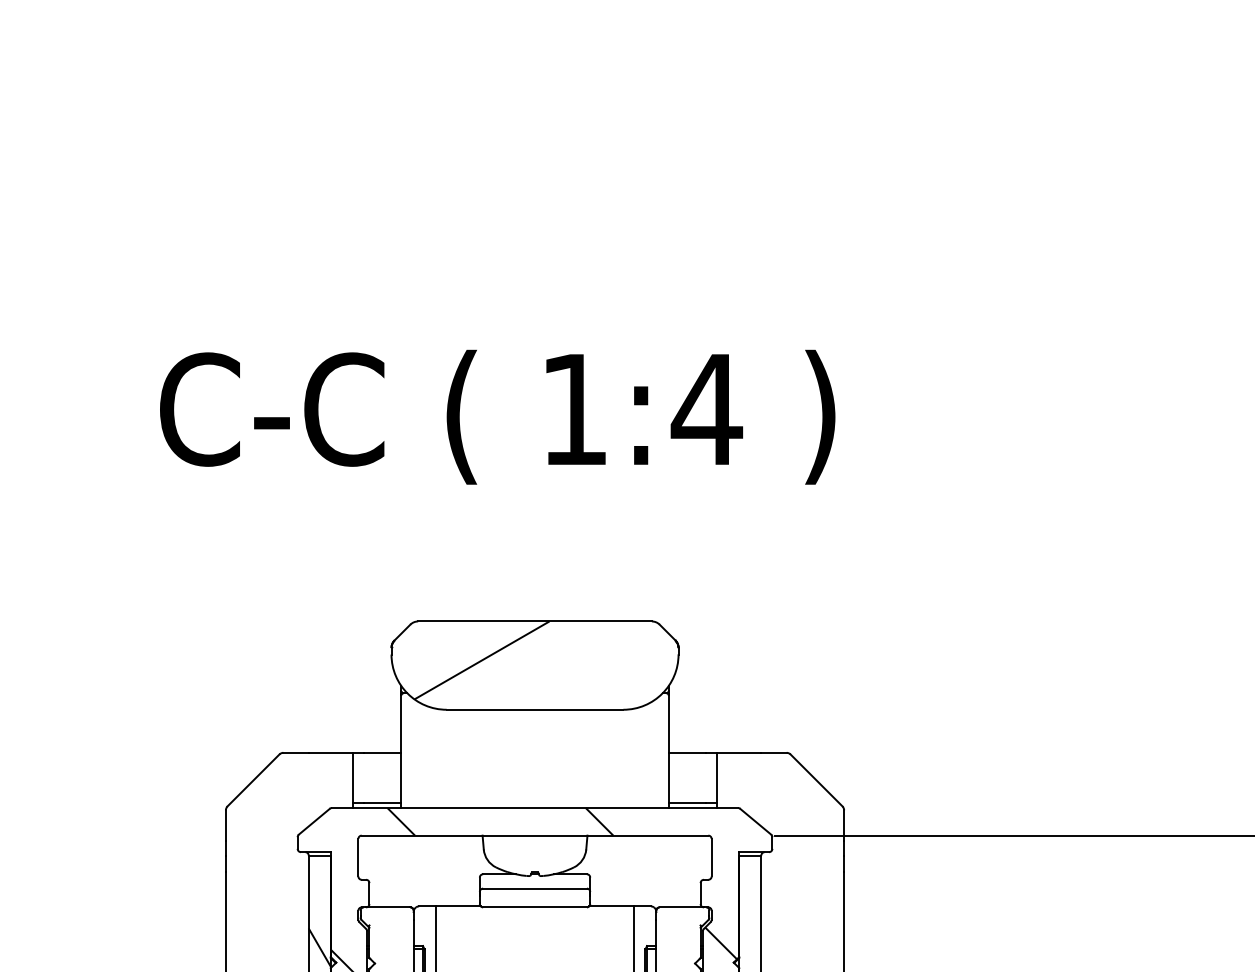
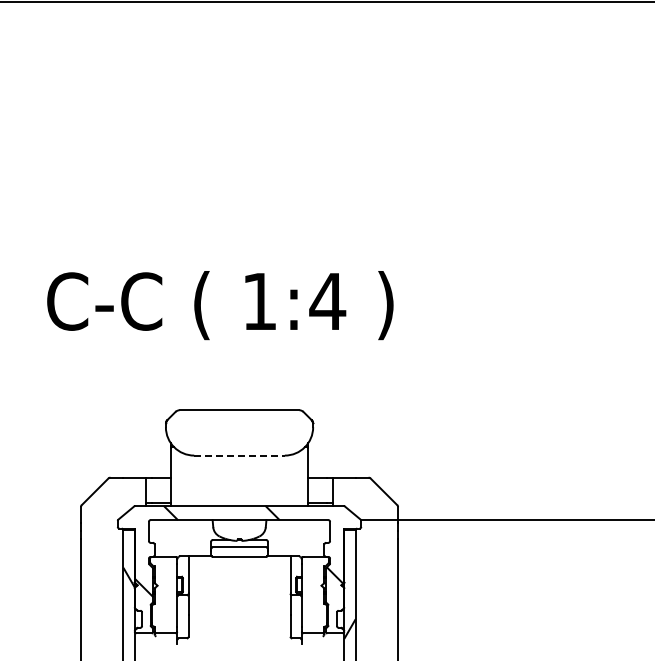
hatch: (480, 660) -> (211, 430), removed
line: (536, 709) -> (240, 455), solid -> dashed

